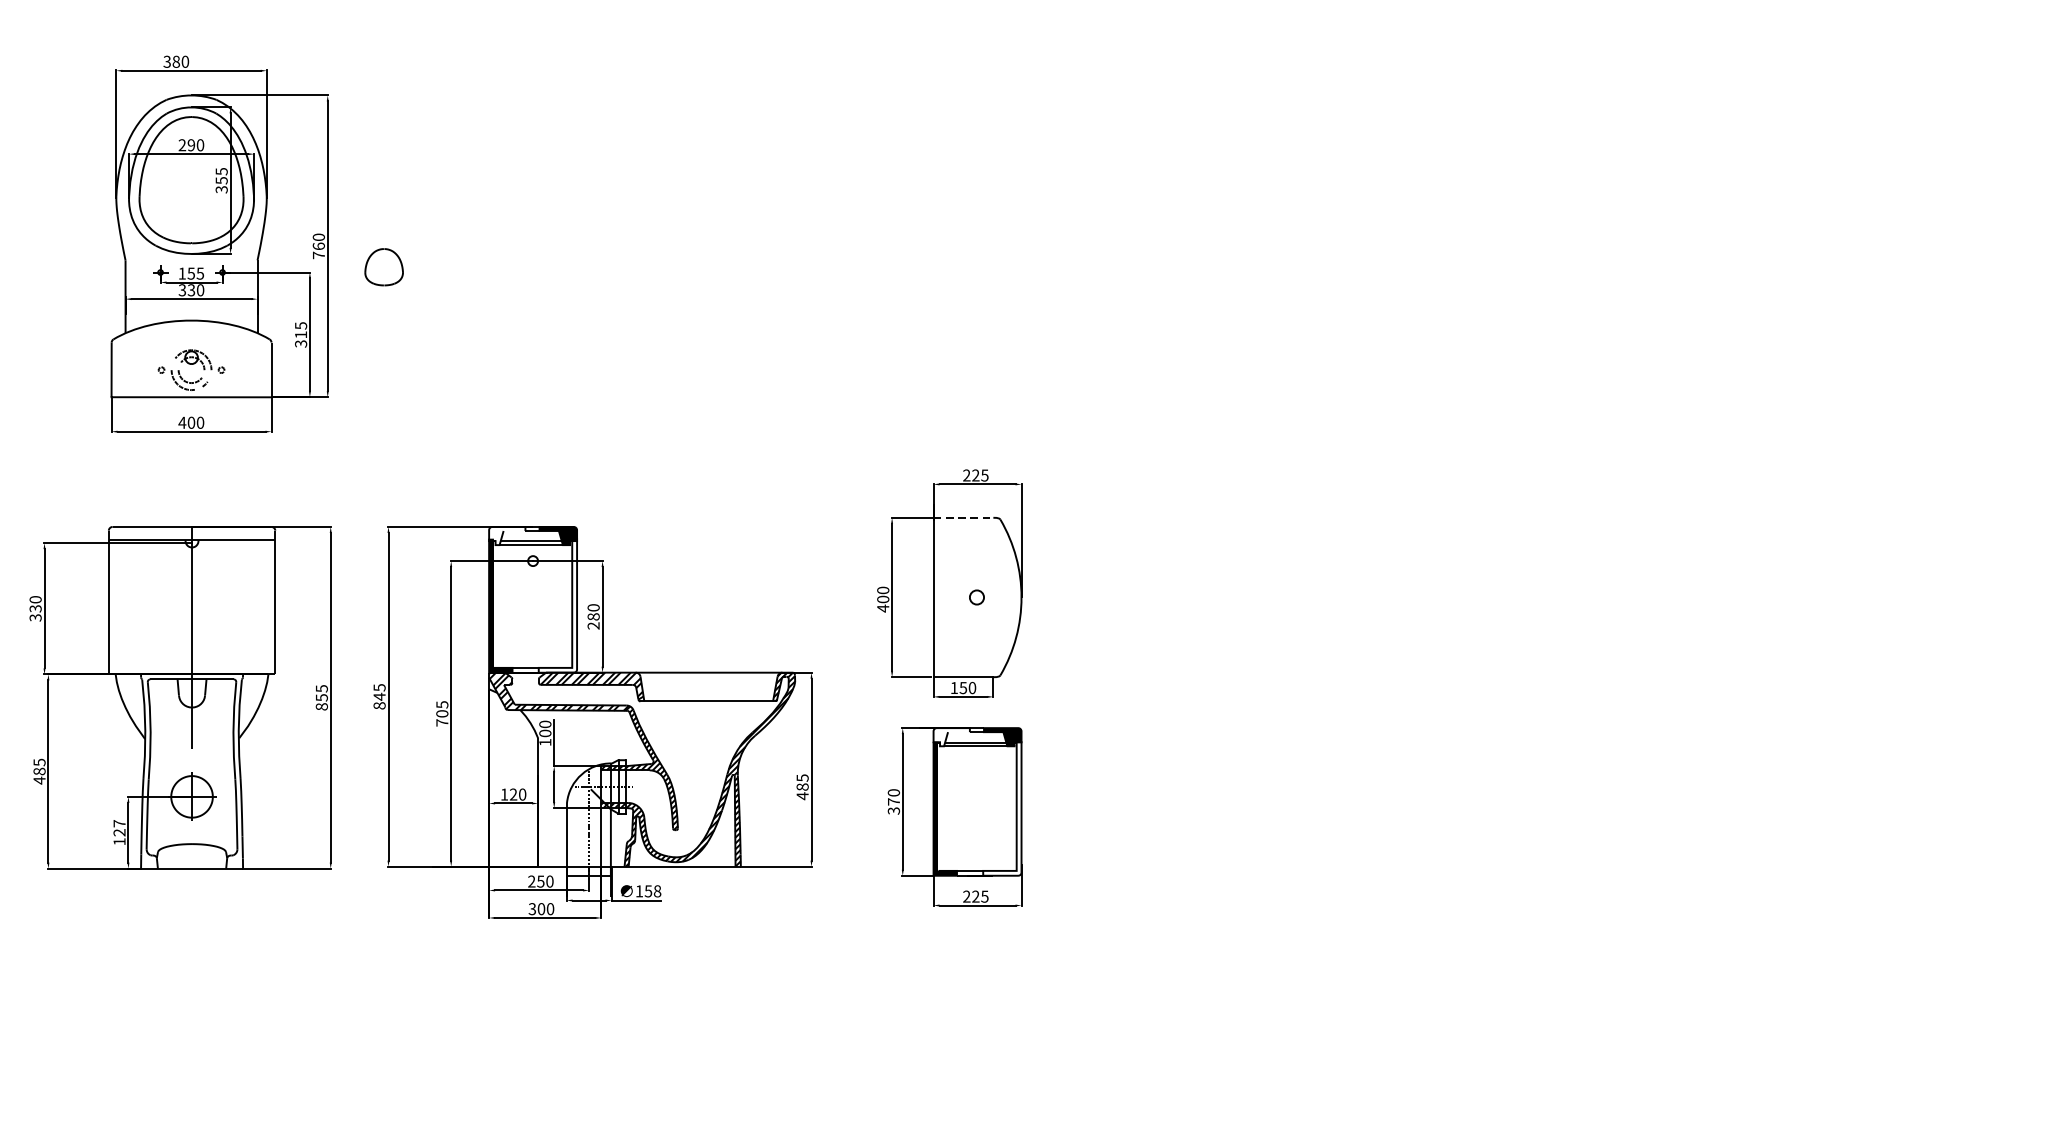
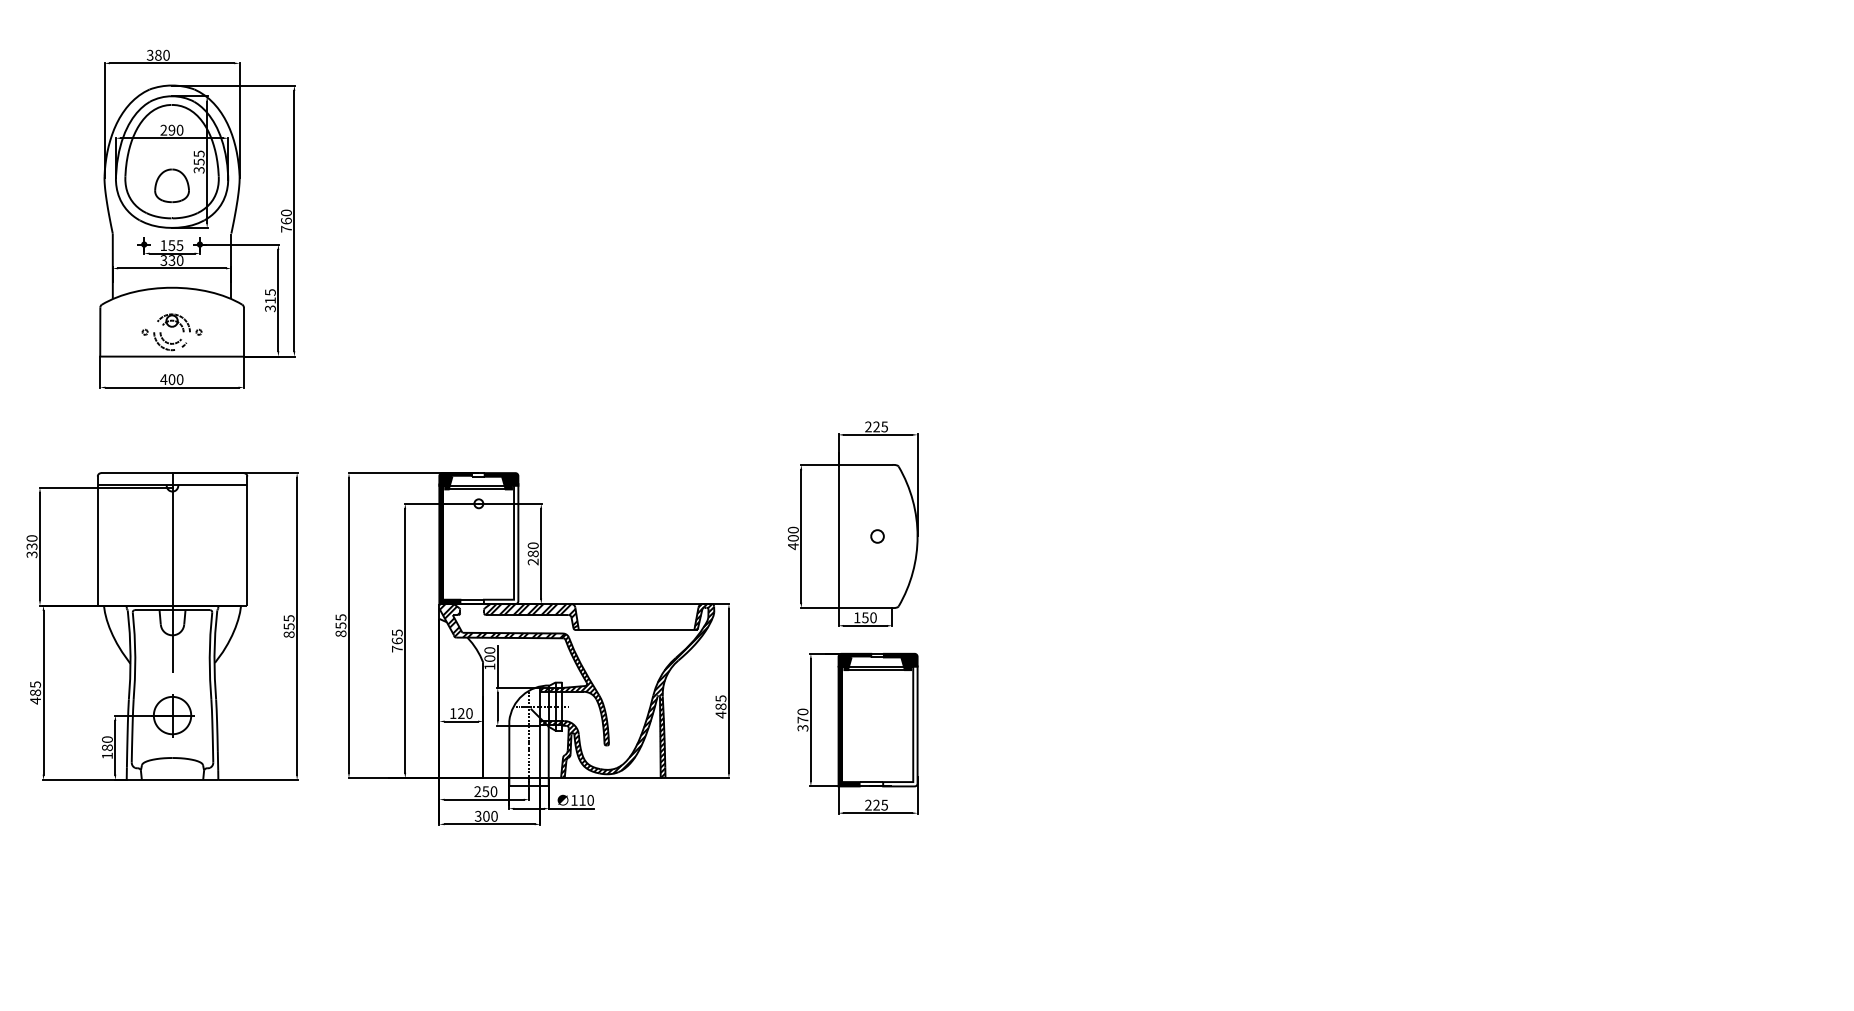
part: (383, 266) -> (171, 185), moved
line: (963, 517) -> (865, 464), dashed -> solid
fill: (507, 536) -> (455, 481), added
text: (379, 696) -> (340, 625), 845 -> 855
text: (441, 713) -> (396, 640), 705 -> 765
fill: (951, 736) -> (854, 661), added
text: (119, 827) -> (107, 743), 127 -> 180
text: (652, 891) -> (586, 800), 158 -> 110

